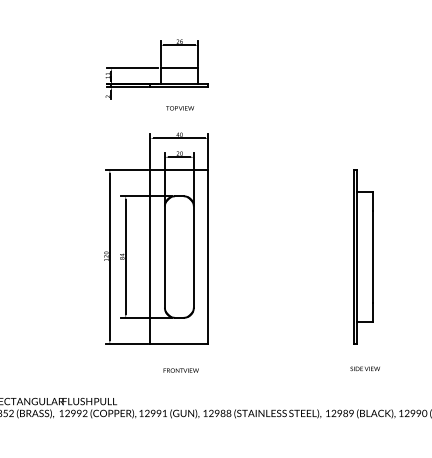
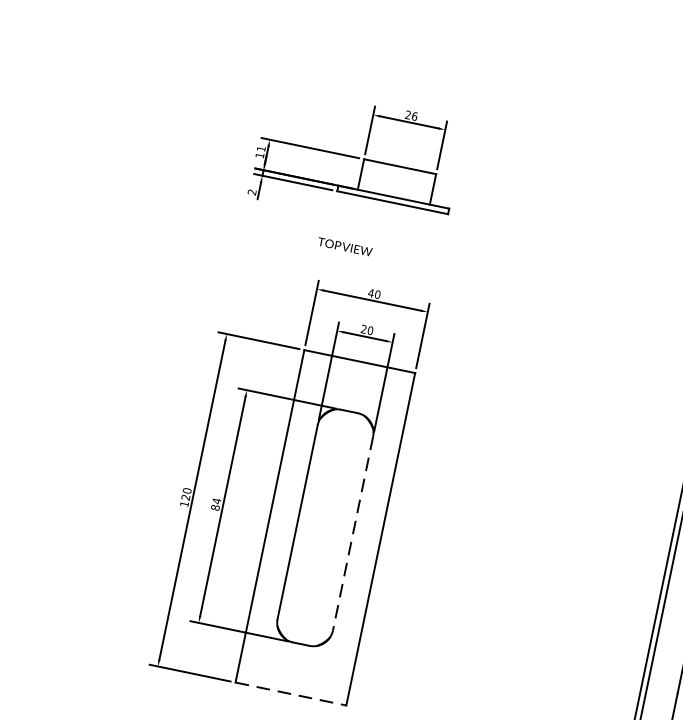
text: (180, 108) -> (345, 247), moved
line: (193, 257) -> (352, 534), solid -> dashed
line: (179, 343) -> (291, 693), solid -> dashed

